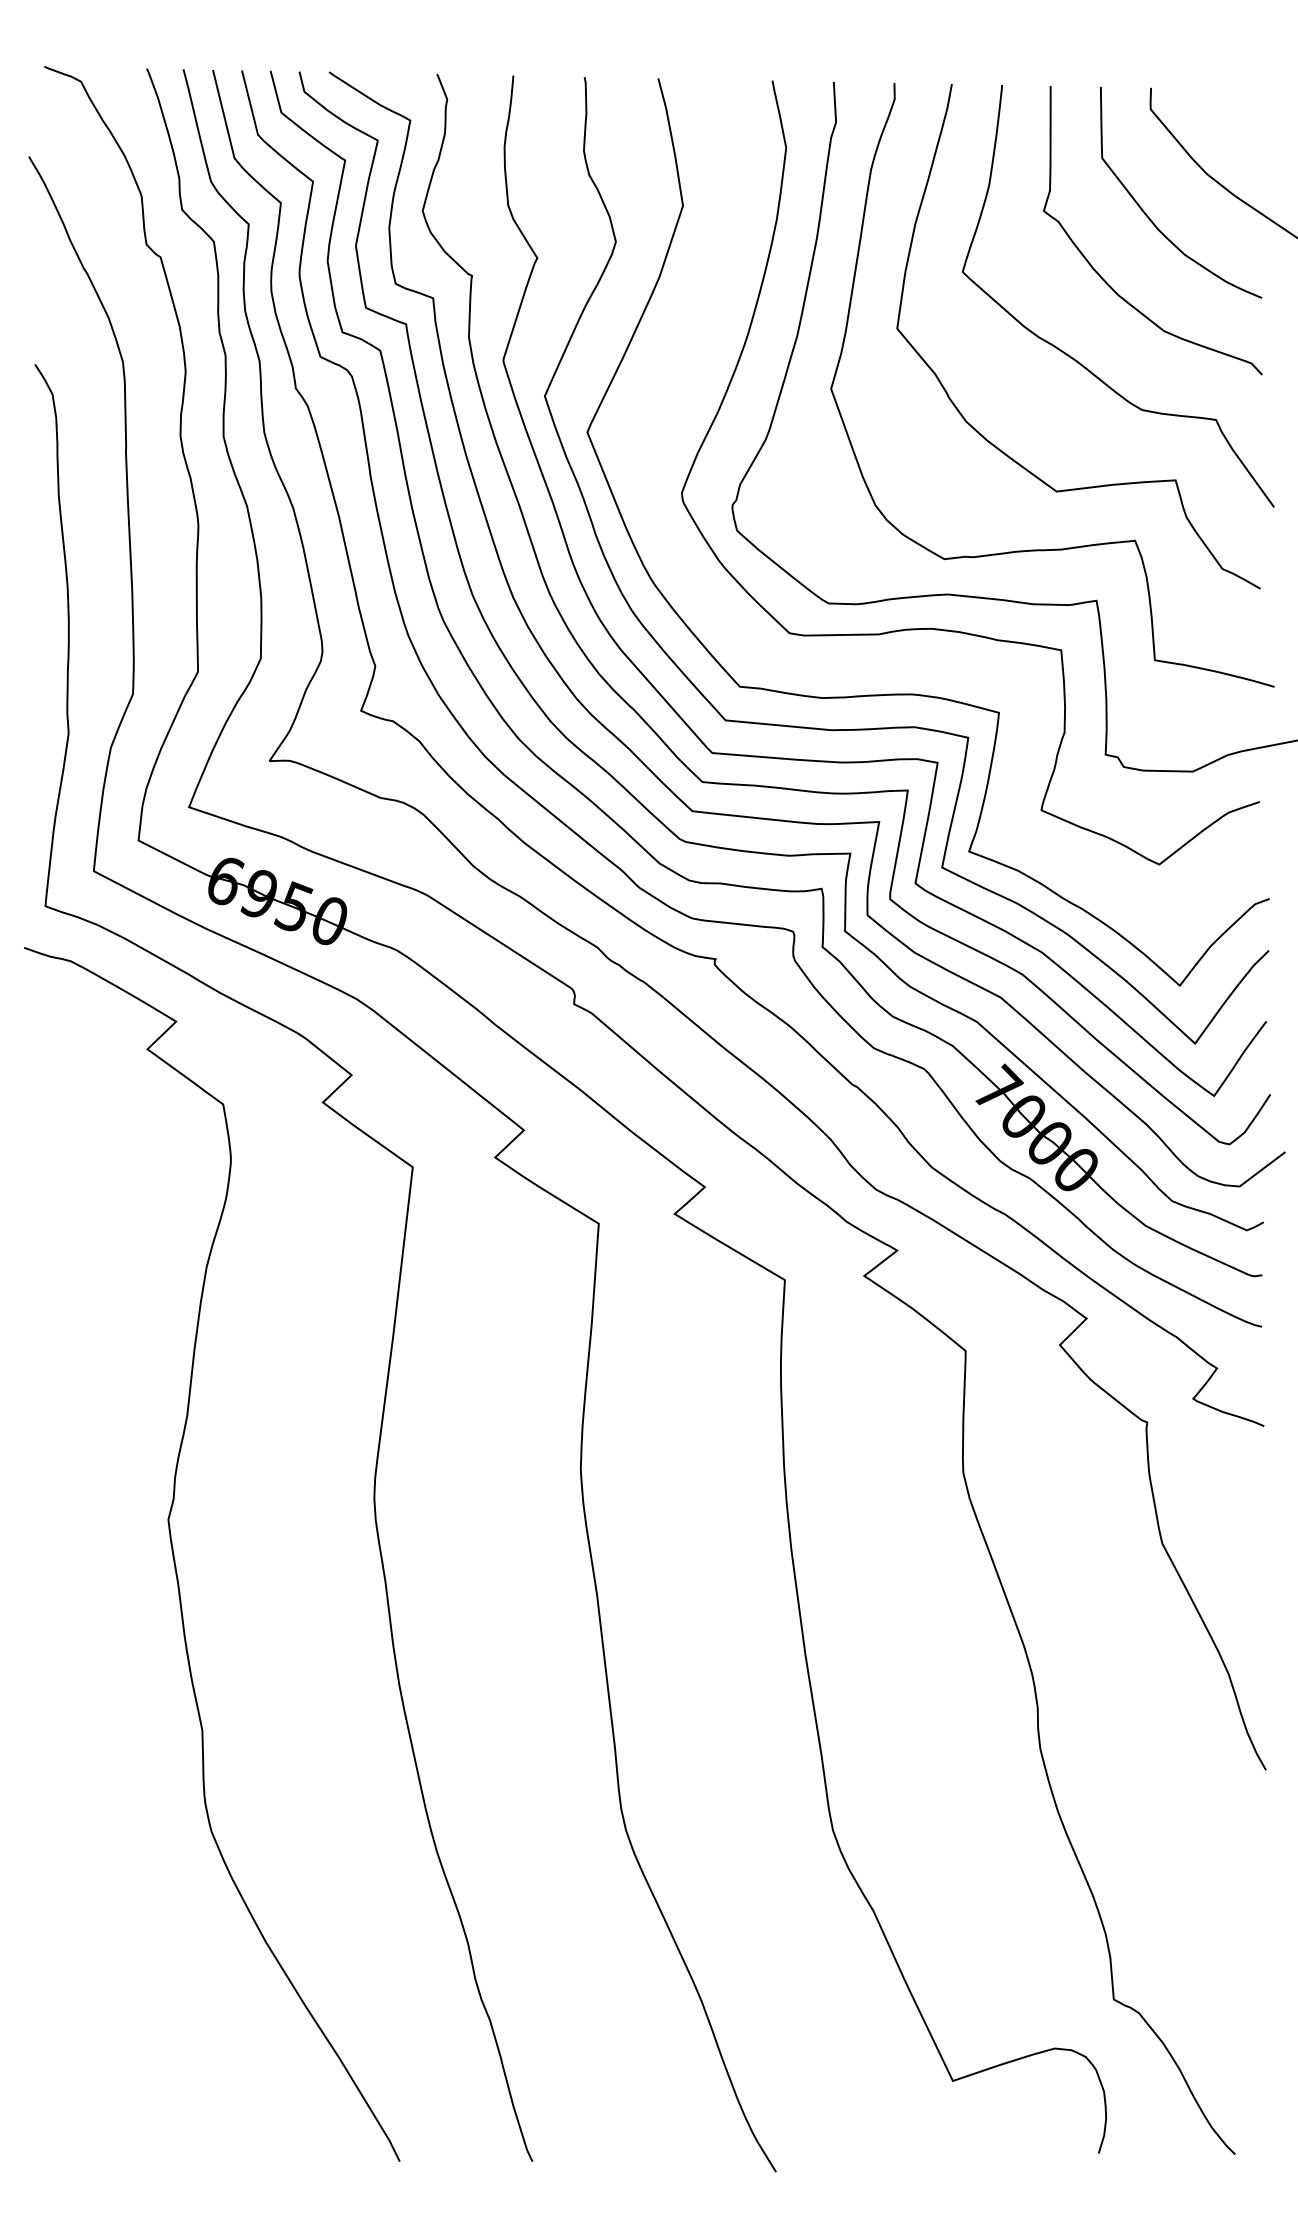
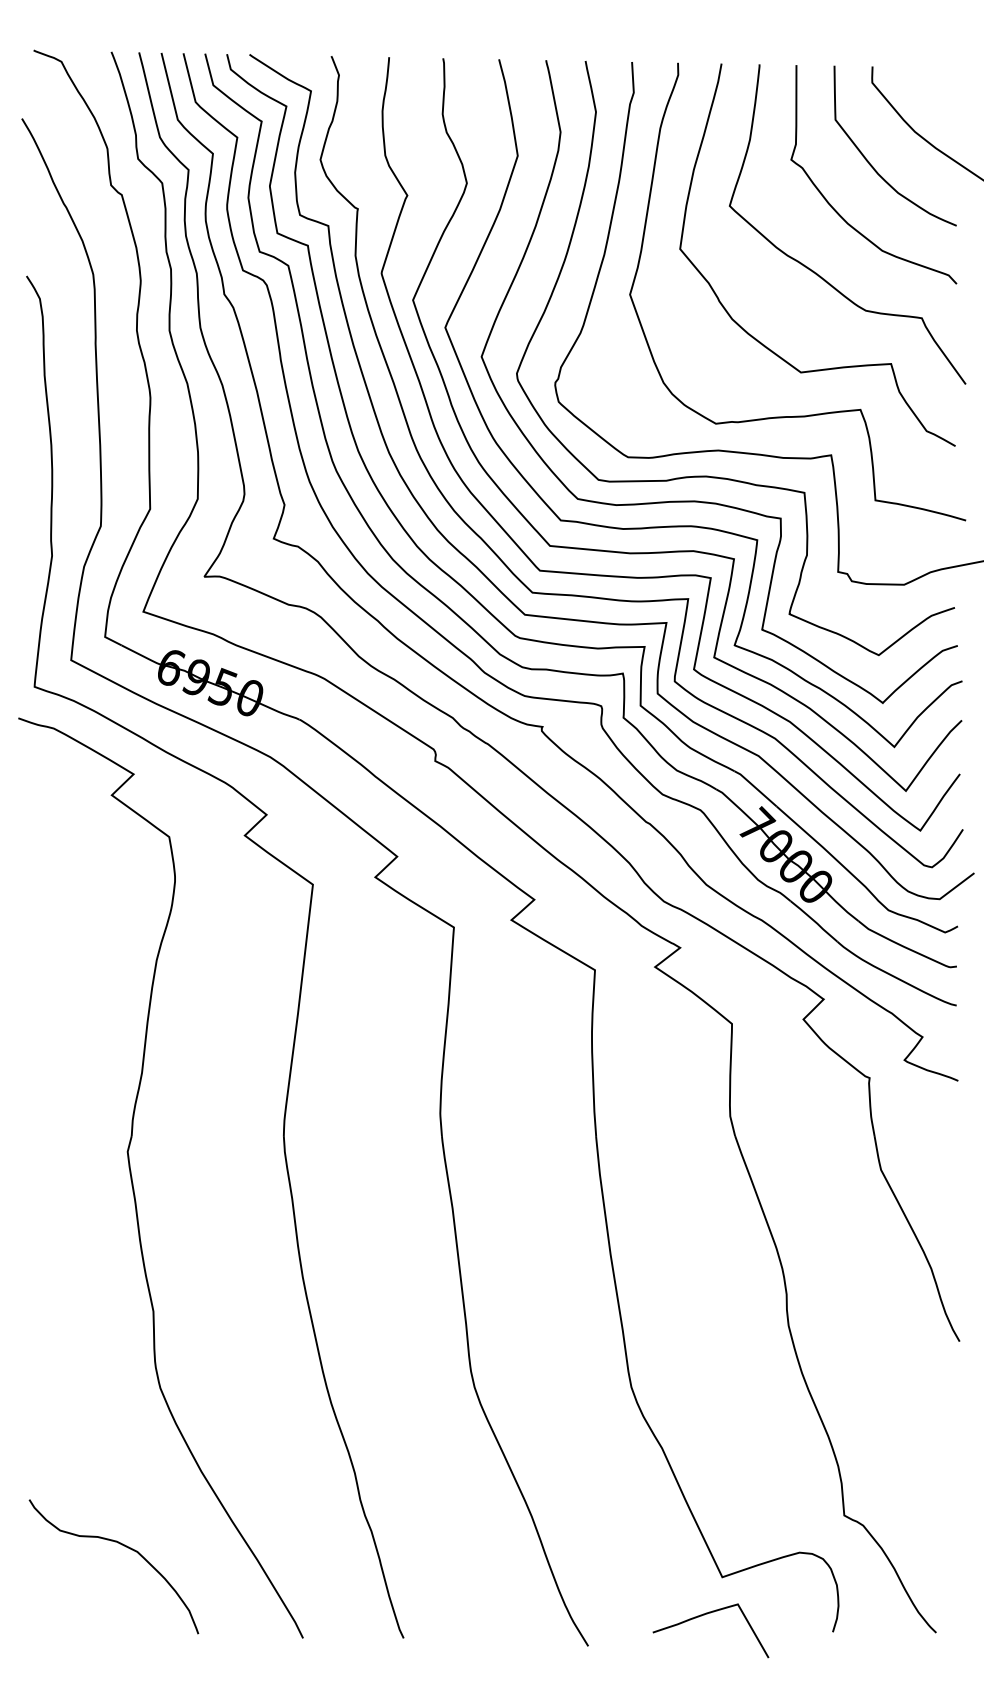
curve: (934, 661) -> (708, 501), added
curve: (164, 2040) -> (124, 1546), added
curve: (929, 2131) -> (704, 1615), added

